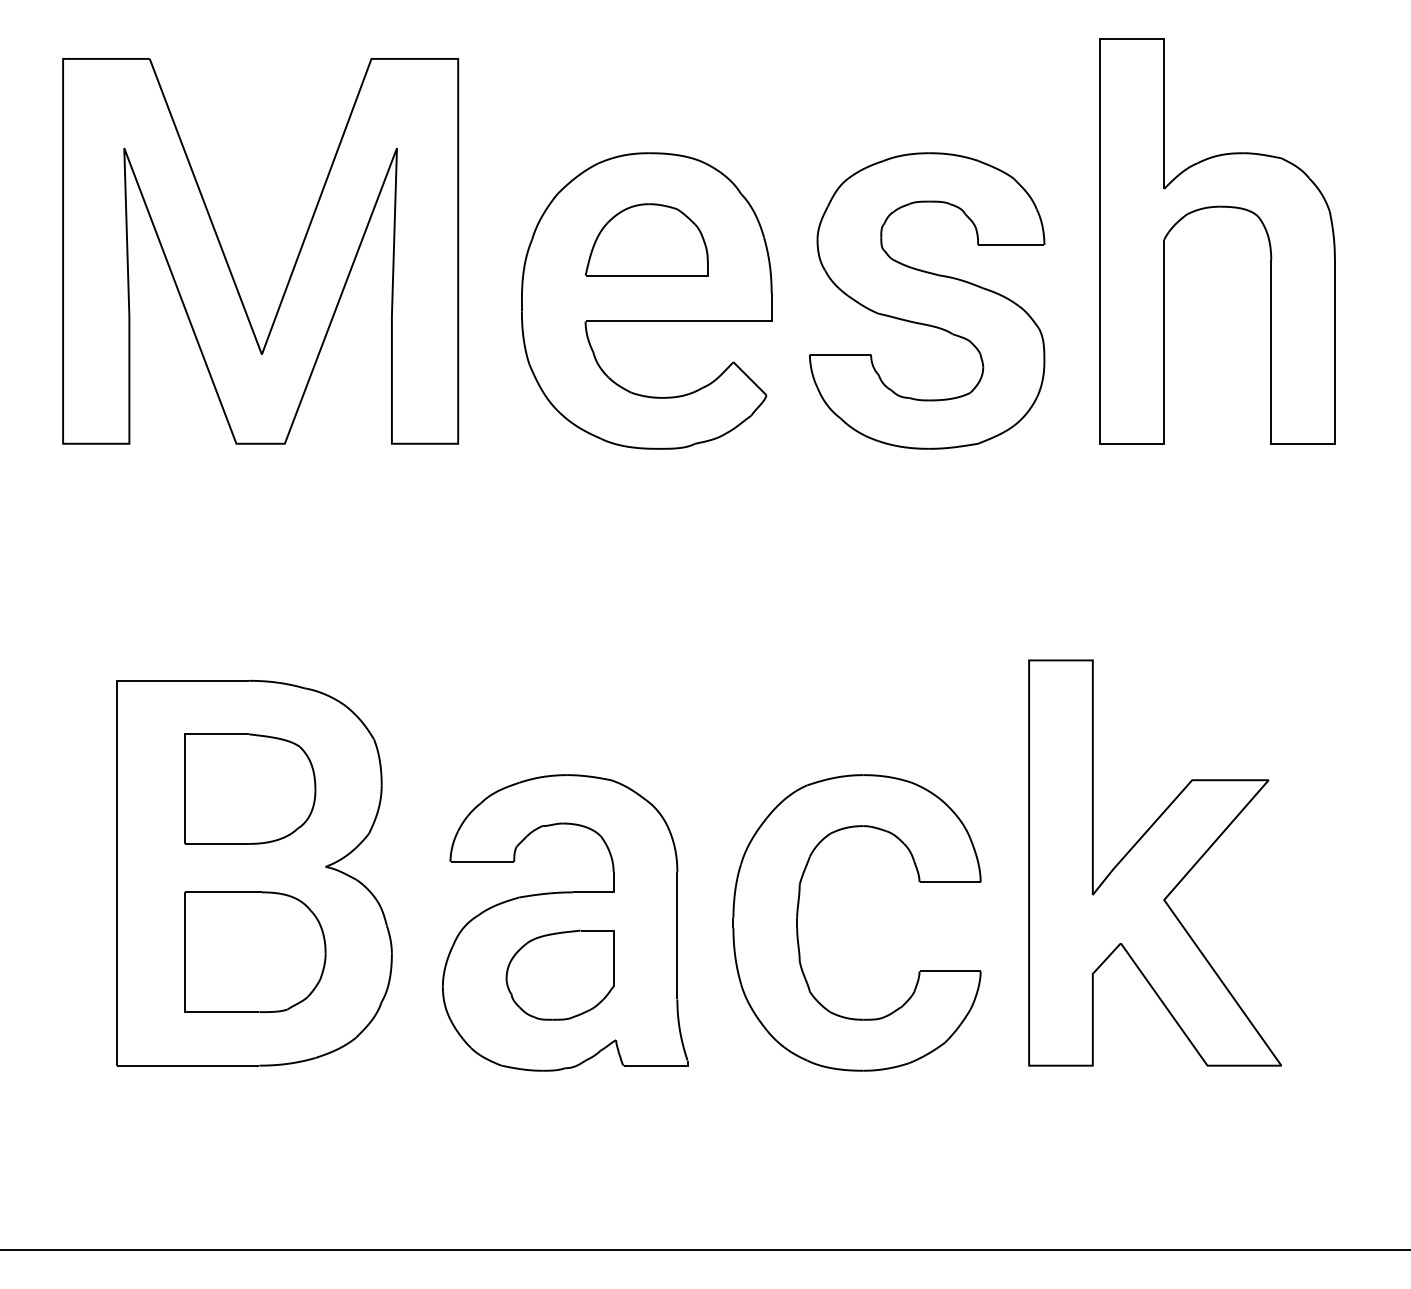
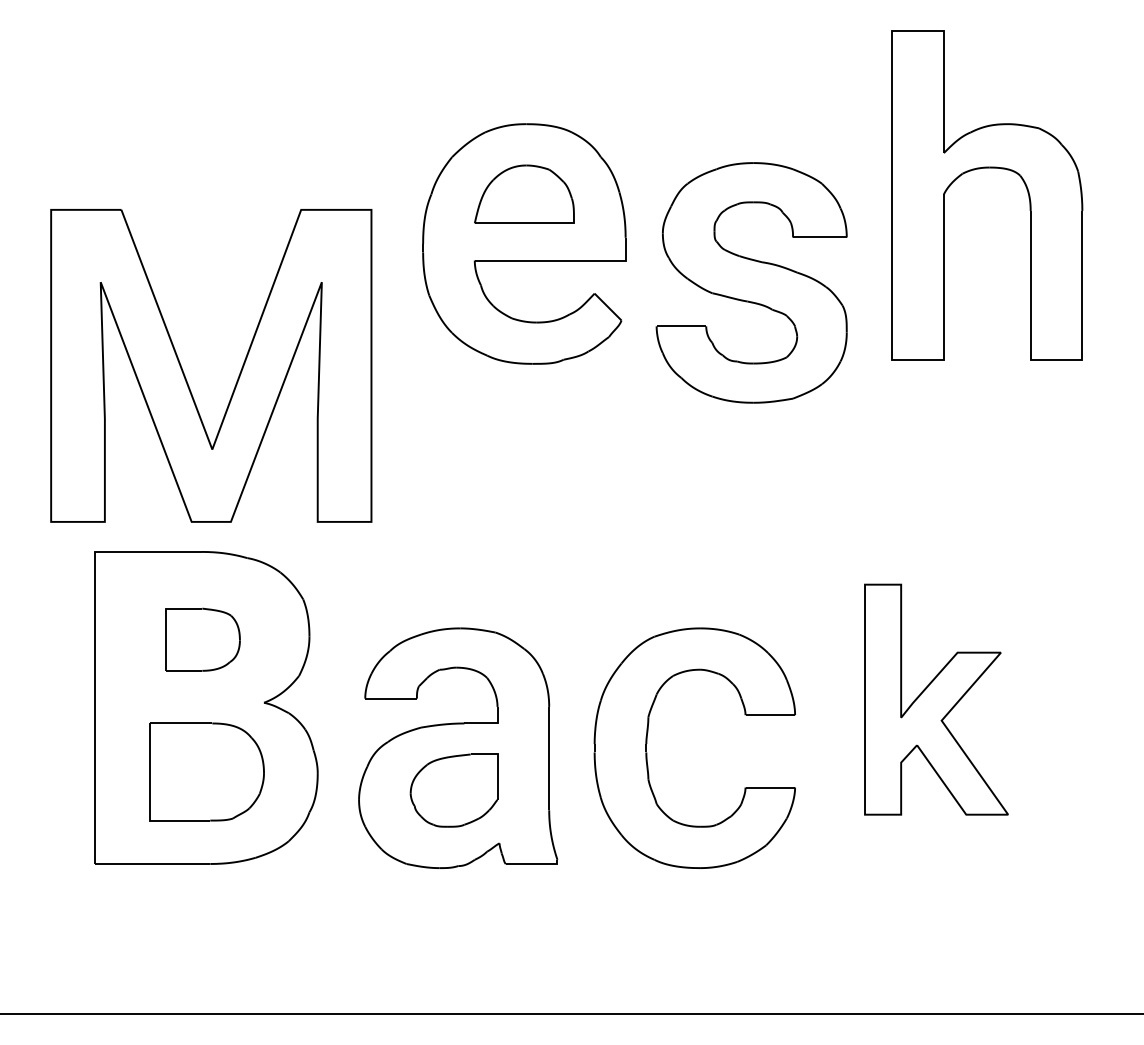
part: (229, 265) -> (186, 377), moved
part: (927, 300) -> (751, 282), moved
part: (250, 788) -> (203, 639), size x0.7
part: (1154, 862) -> (936, 699), size x0.7

